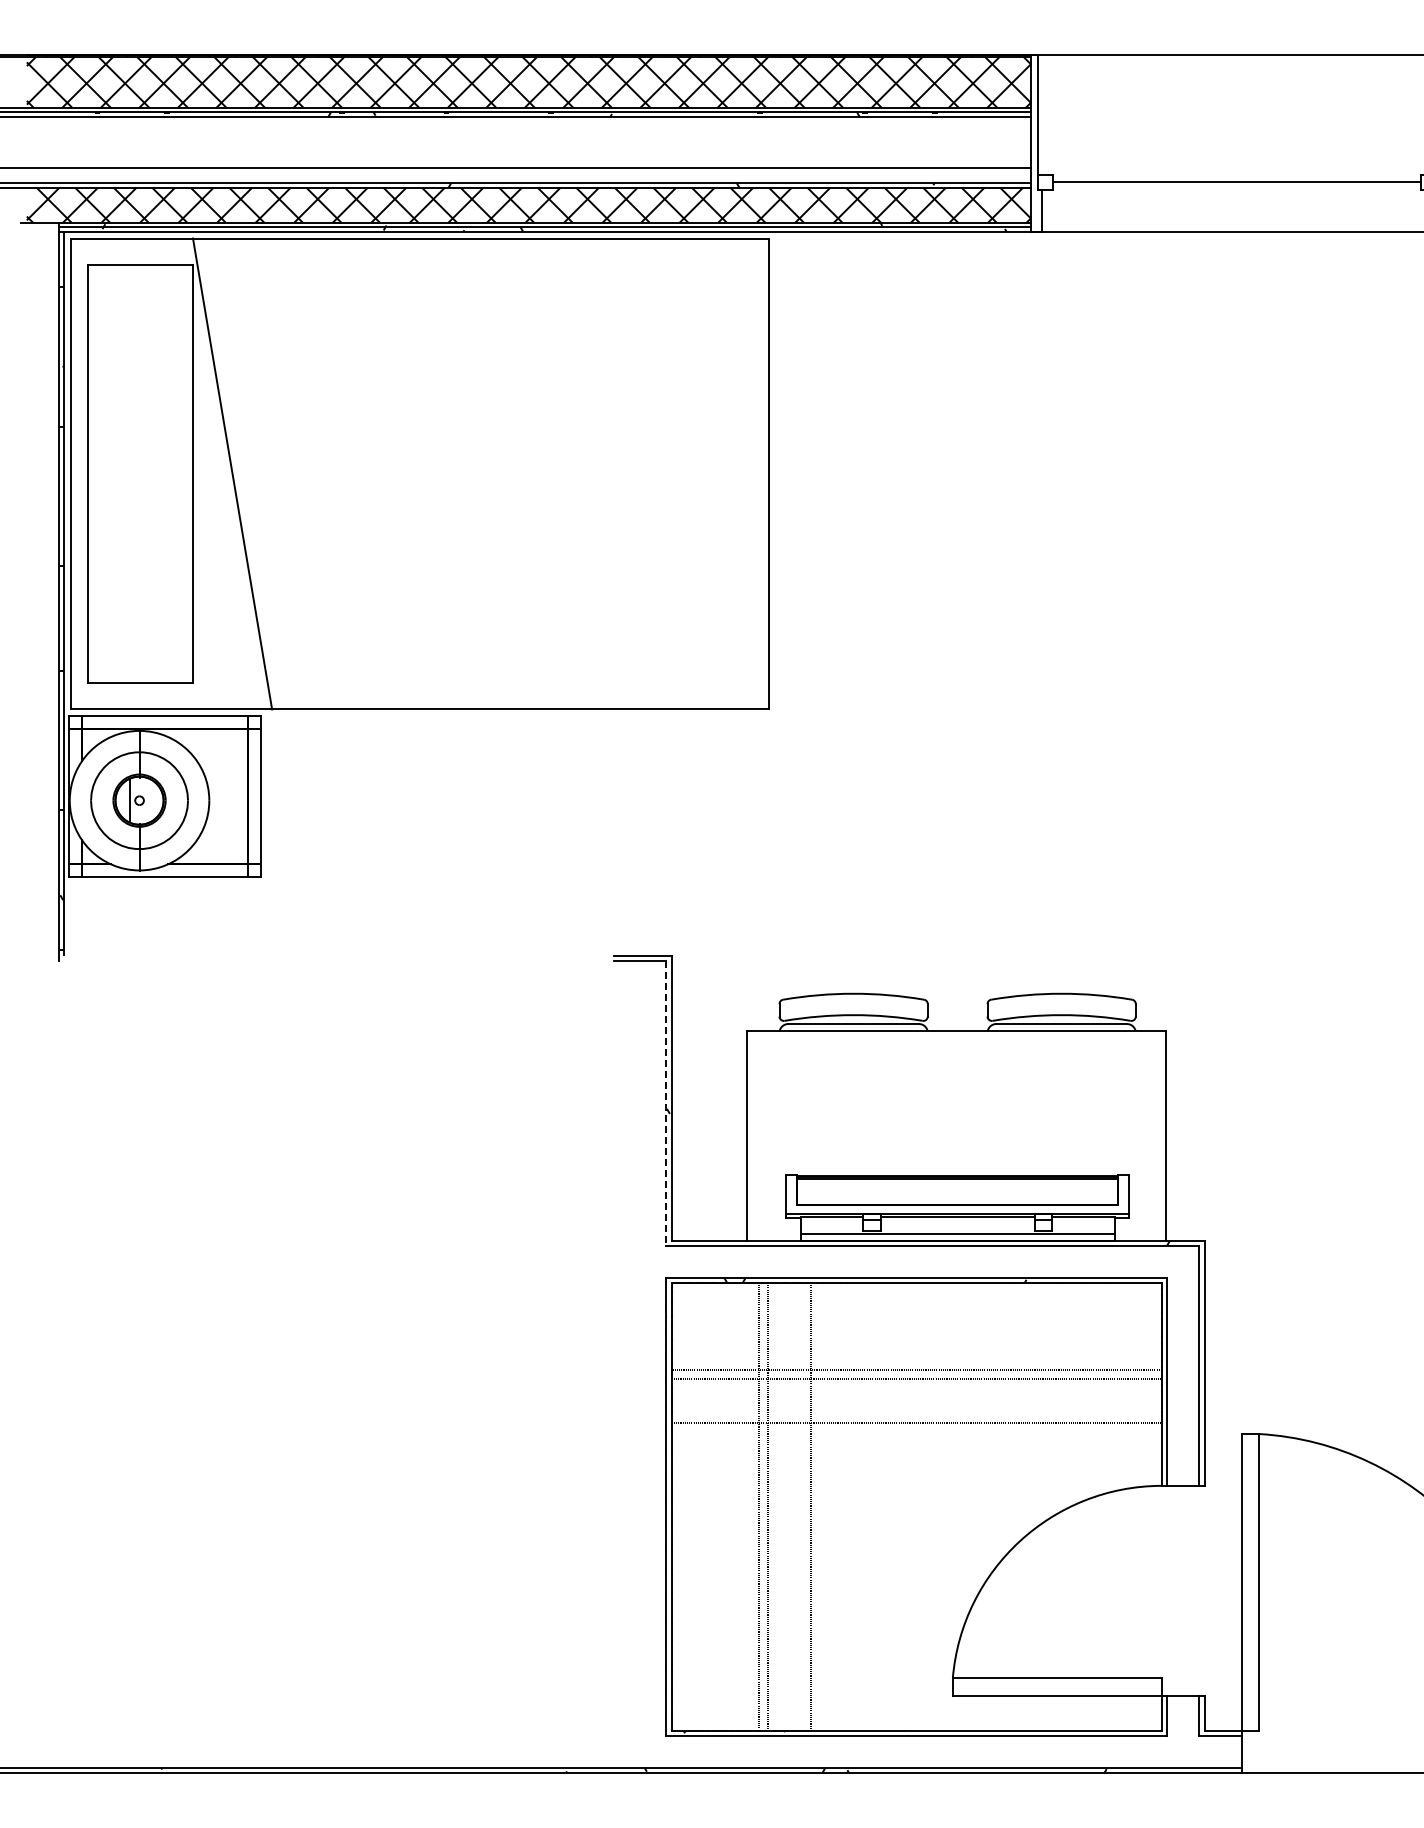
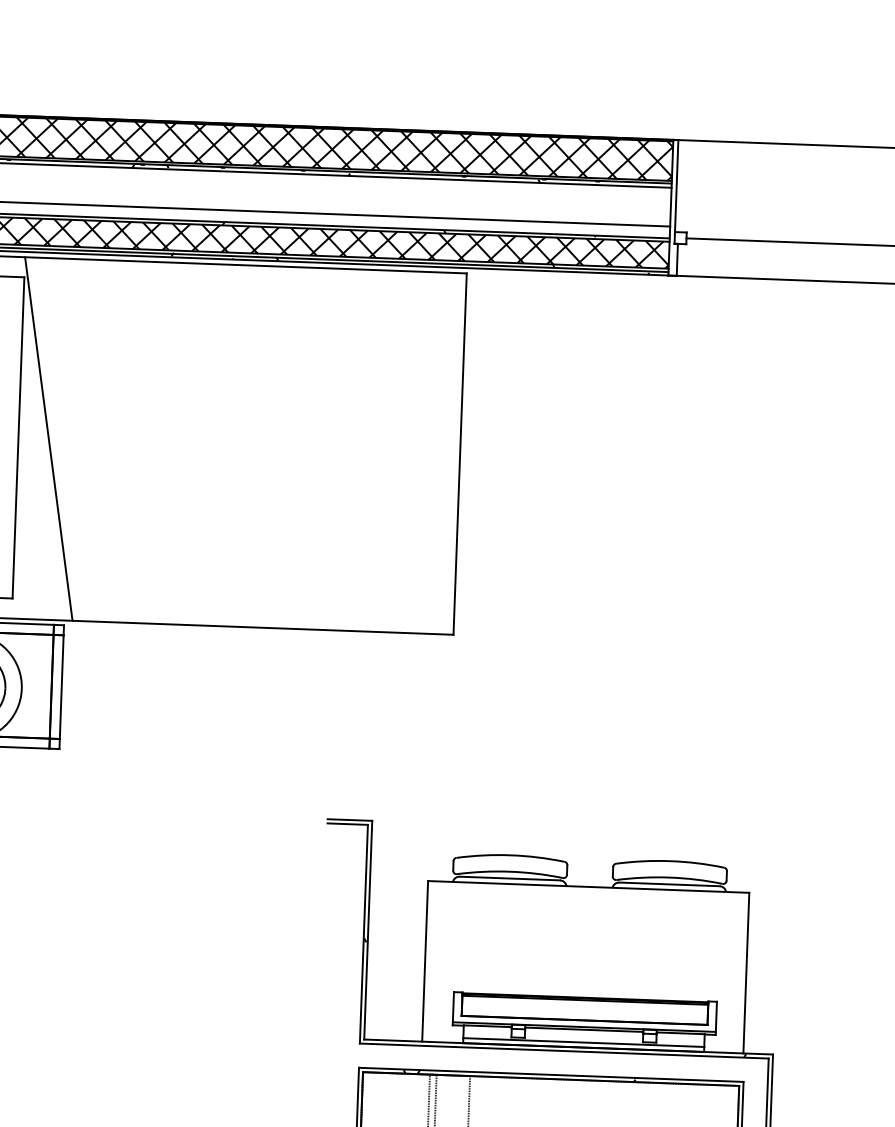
line: (666, 1103) -> (364, 934), dashed -> solid

